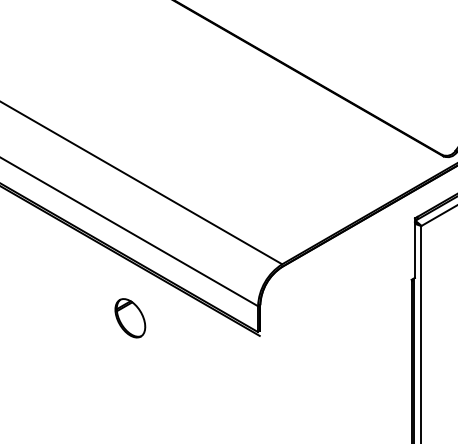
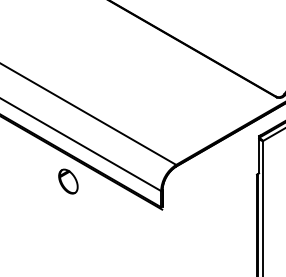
part: (130, 318) -> (68, 181), moved

